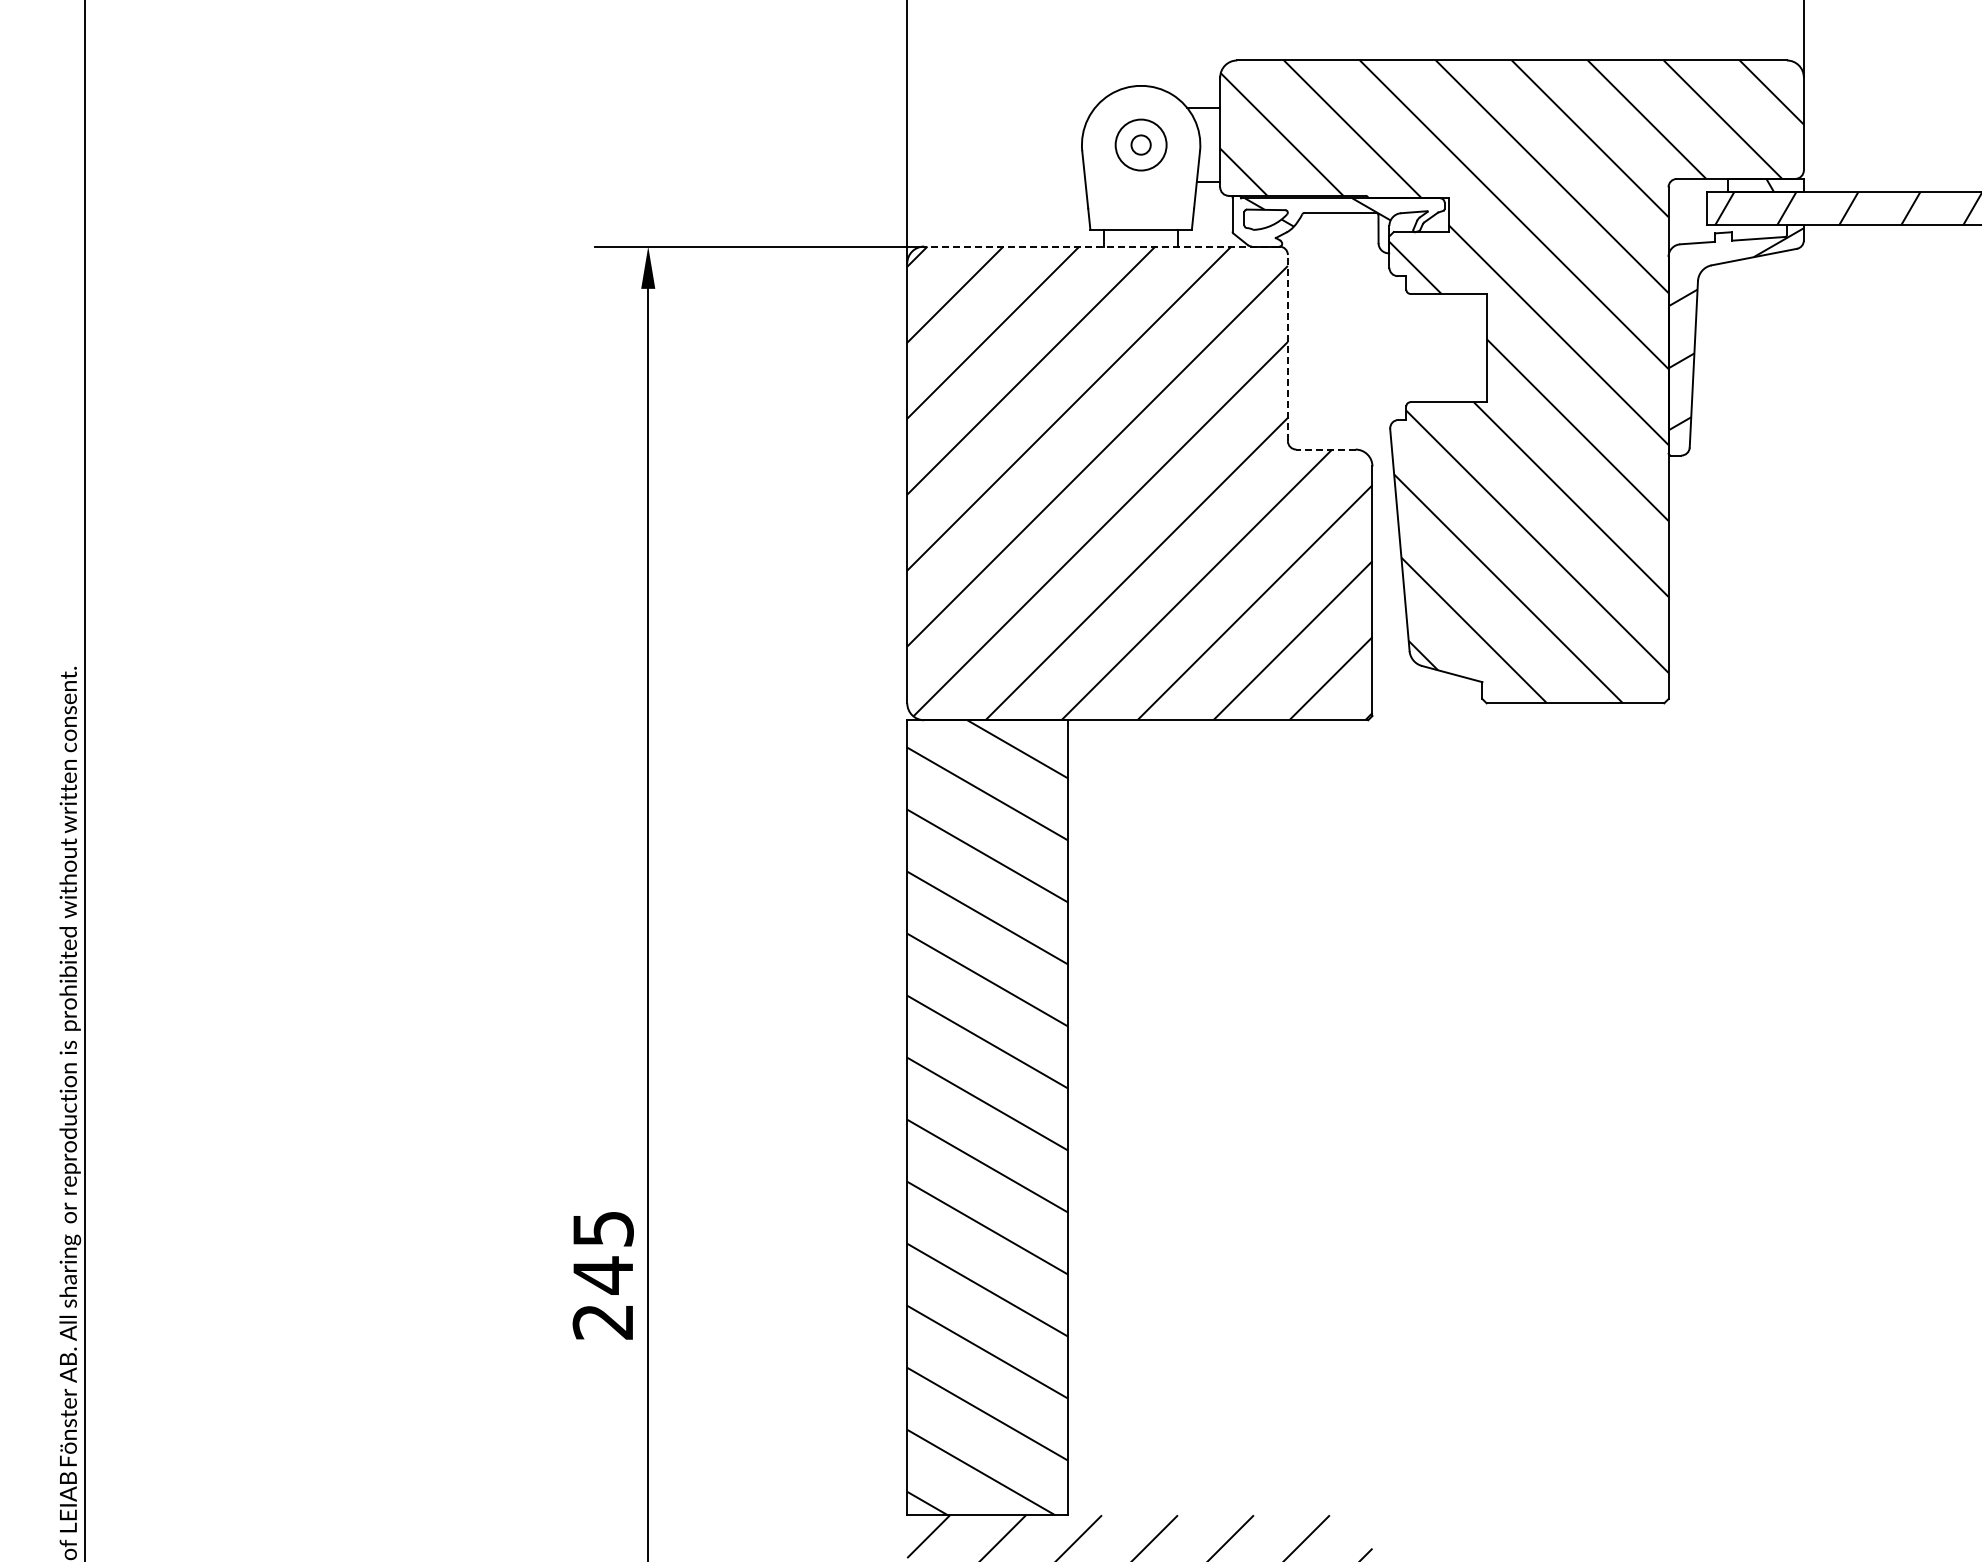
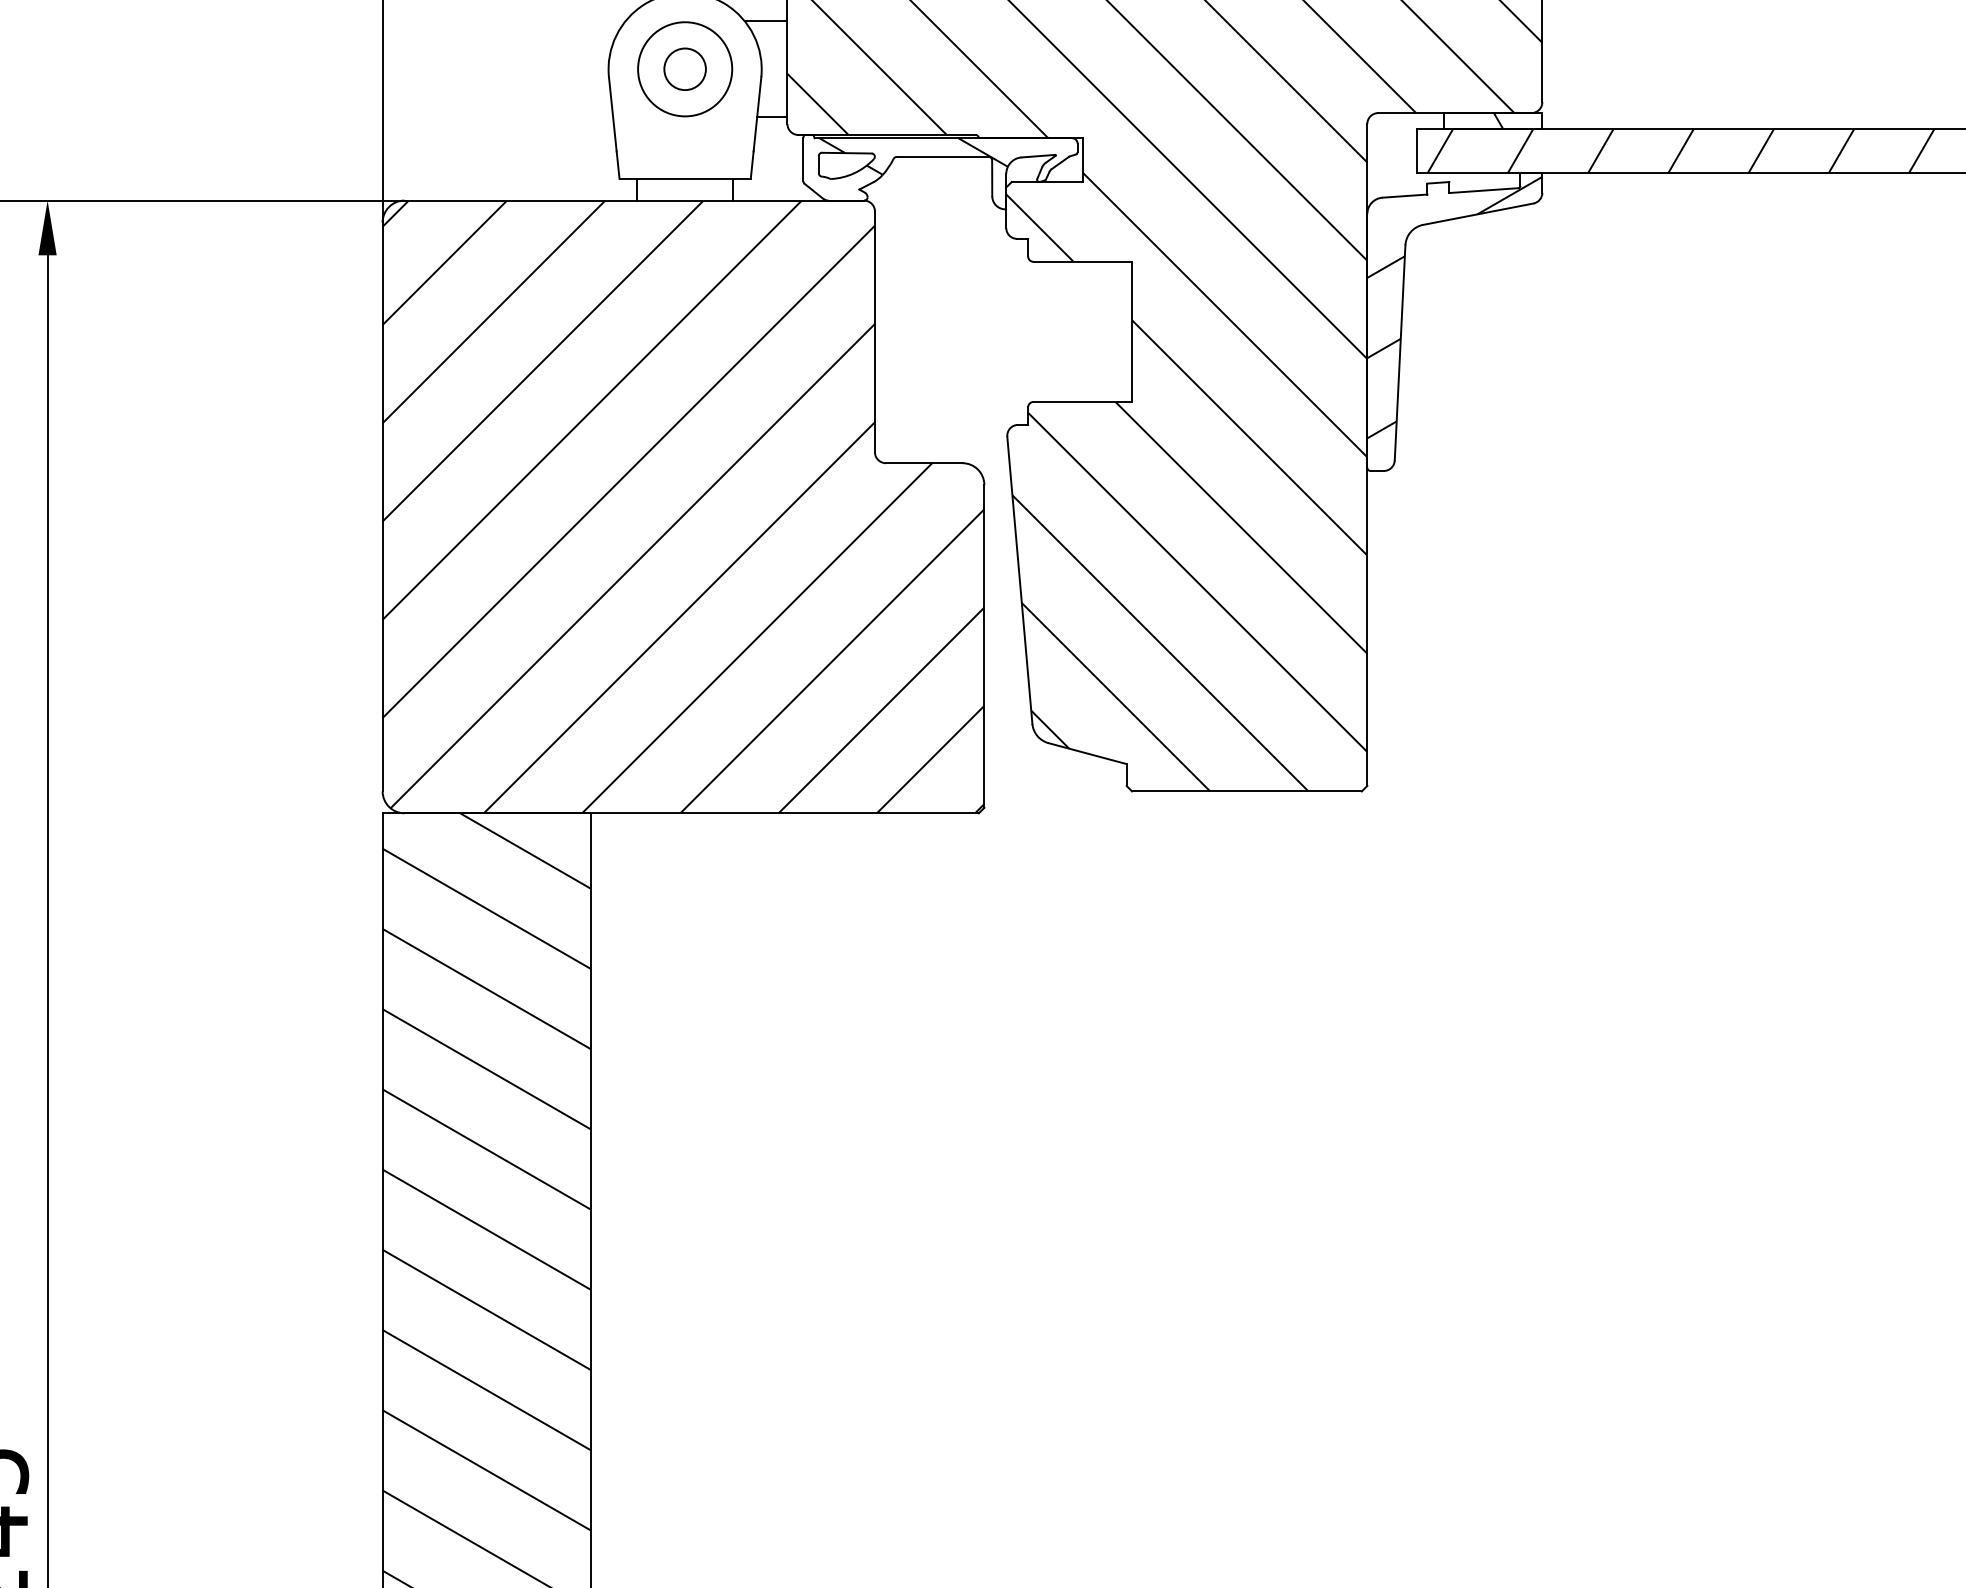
circle: (1140, 144) -> (684, 68), size x1.43
circle: (1141, 145) -> (685, 69), size x1.67
line: (1101, 246) -> (633, 200), dashed -> solid
line: (1287, 347) -> (874, 331), dashed -> solid
line: (1325, 449) -> (923, 463), dashed -> solid

